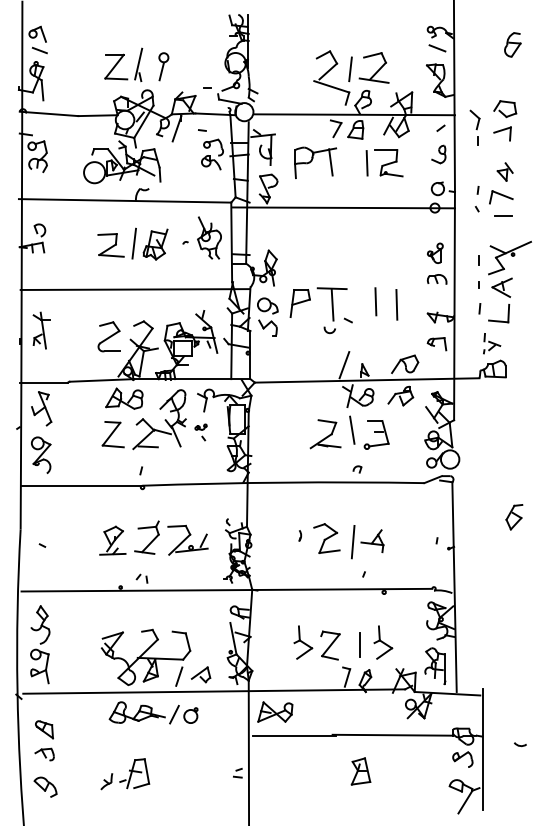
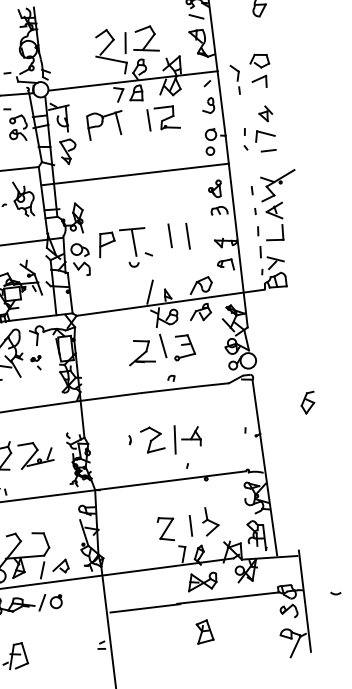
line: (343, 207) -> (135, 174), moved
part: (491, 343) -> (271, 259), size x1.67
part: (303, 642) -> (143, 529), removed
part: (275, 711) -> (202, 580), moved

